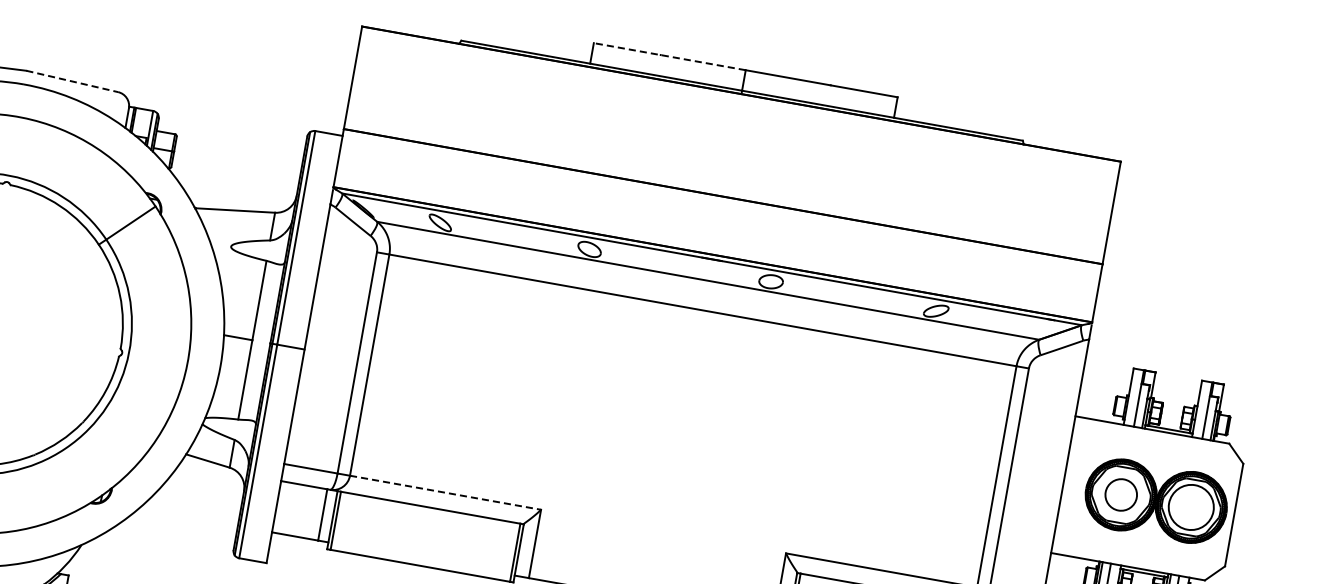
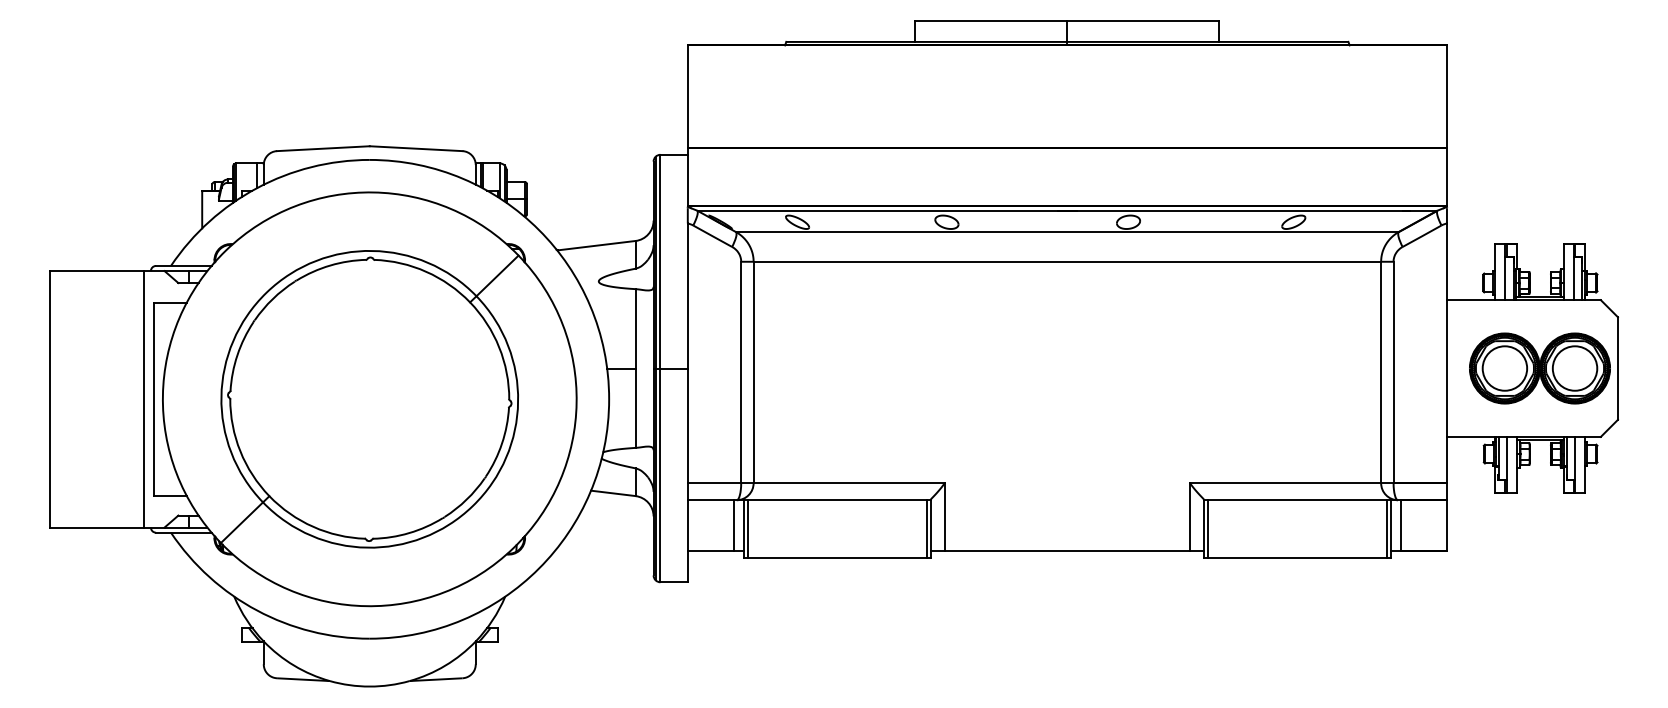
line: (668, 56) -> (990, 21), dashed -> solid
line: (72, 81) -> (416, 148), dashed -> solid
line: (445, 493) -> (849, 483), dashed -> solid
circle: (1120, 494) -> (1504, 368), size x1.43

